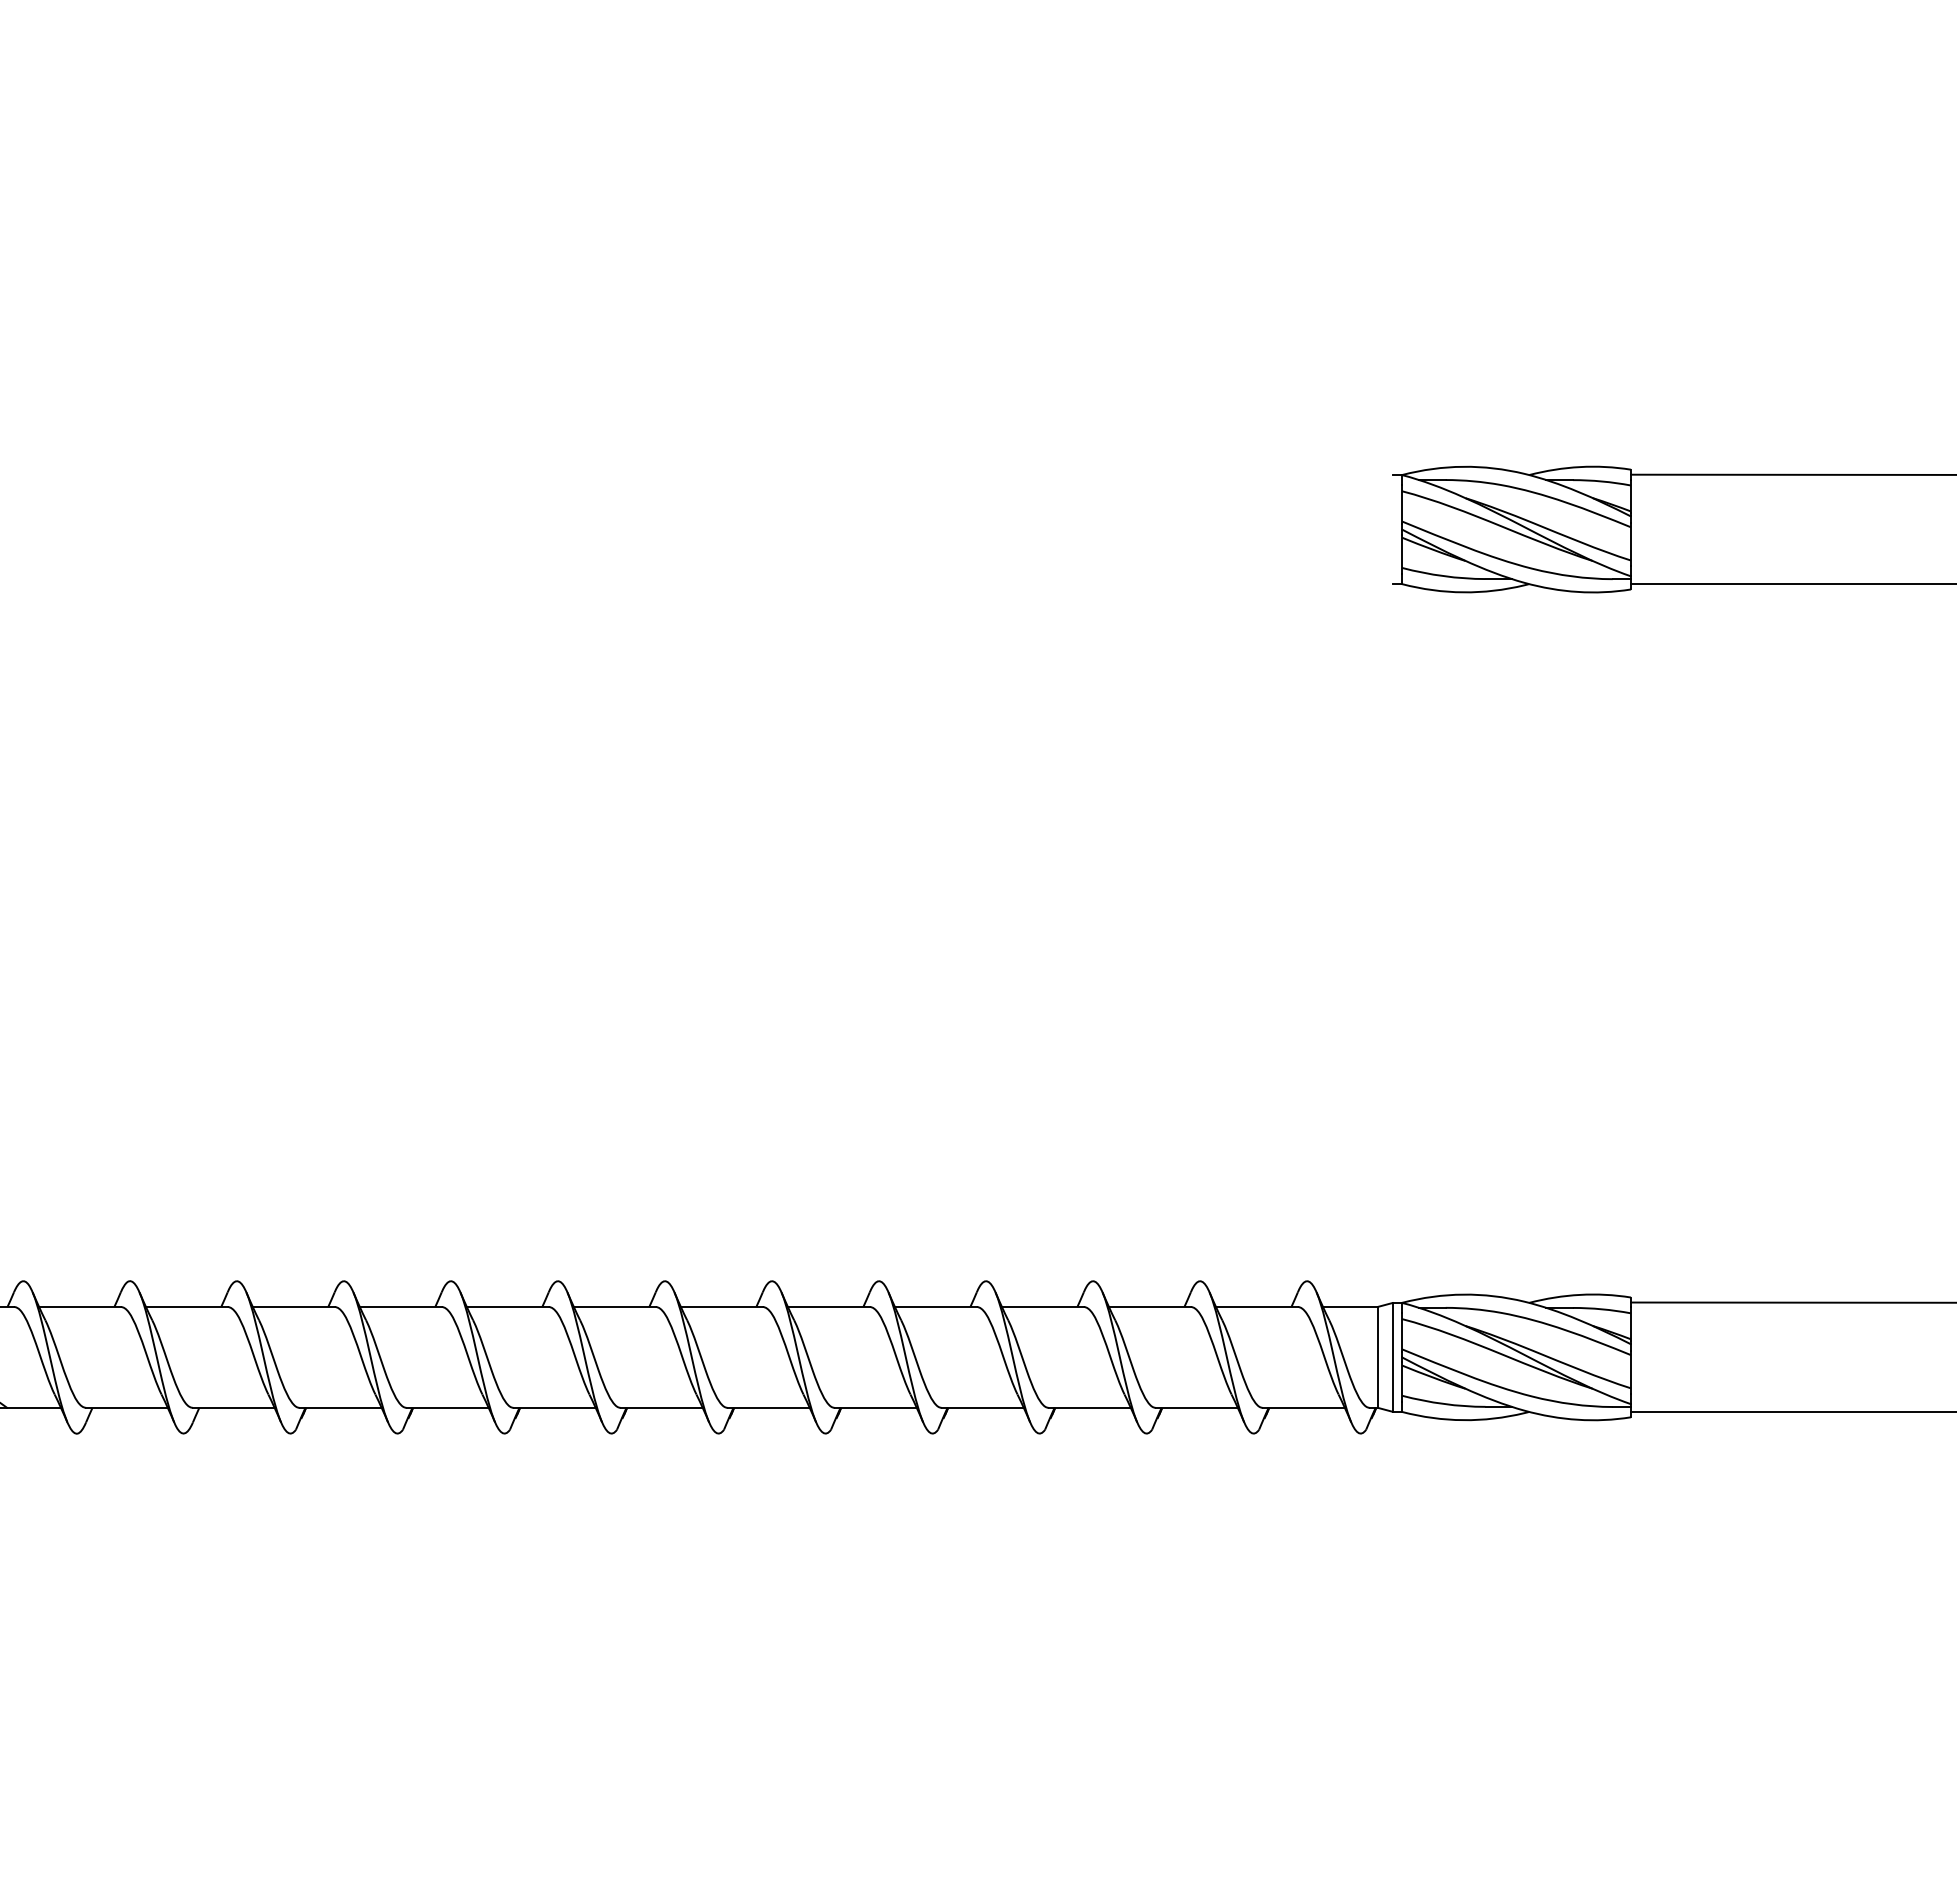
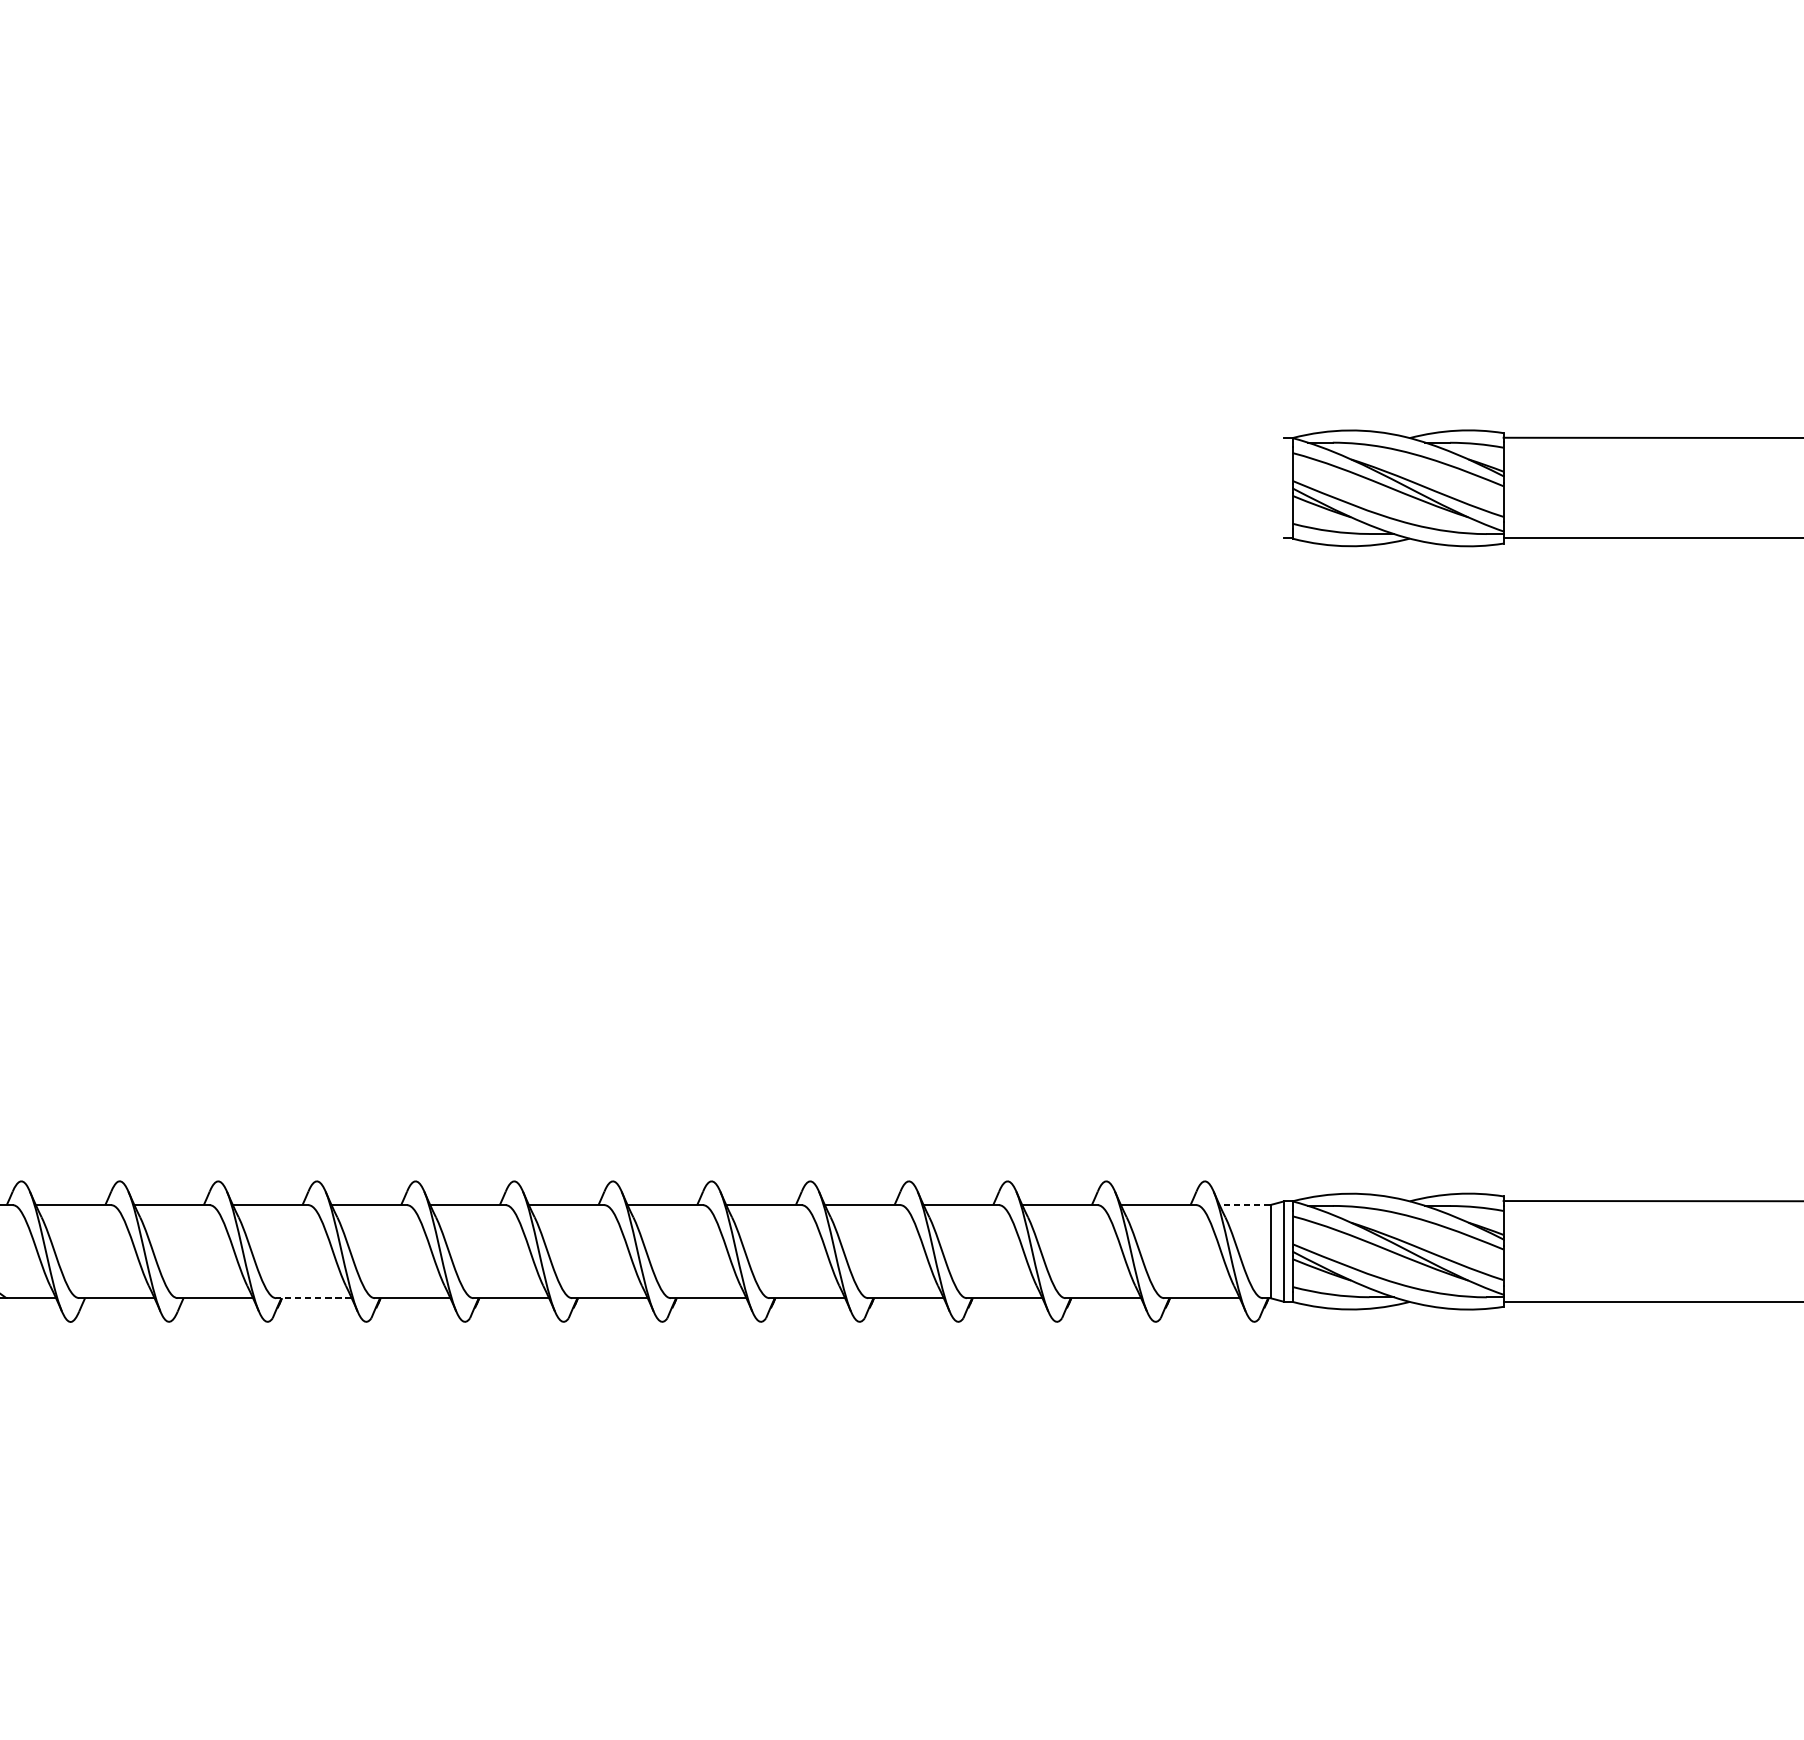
line: (1350, 1306) -> (1244, 1204), solid -> dashed
line: (340, 1407) -> (313, 1297), solid -> dashed

